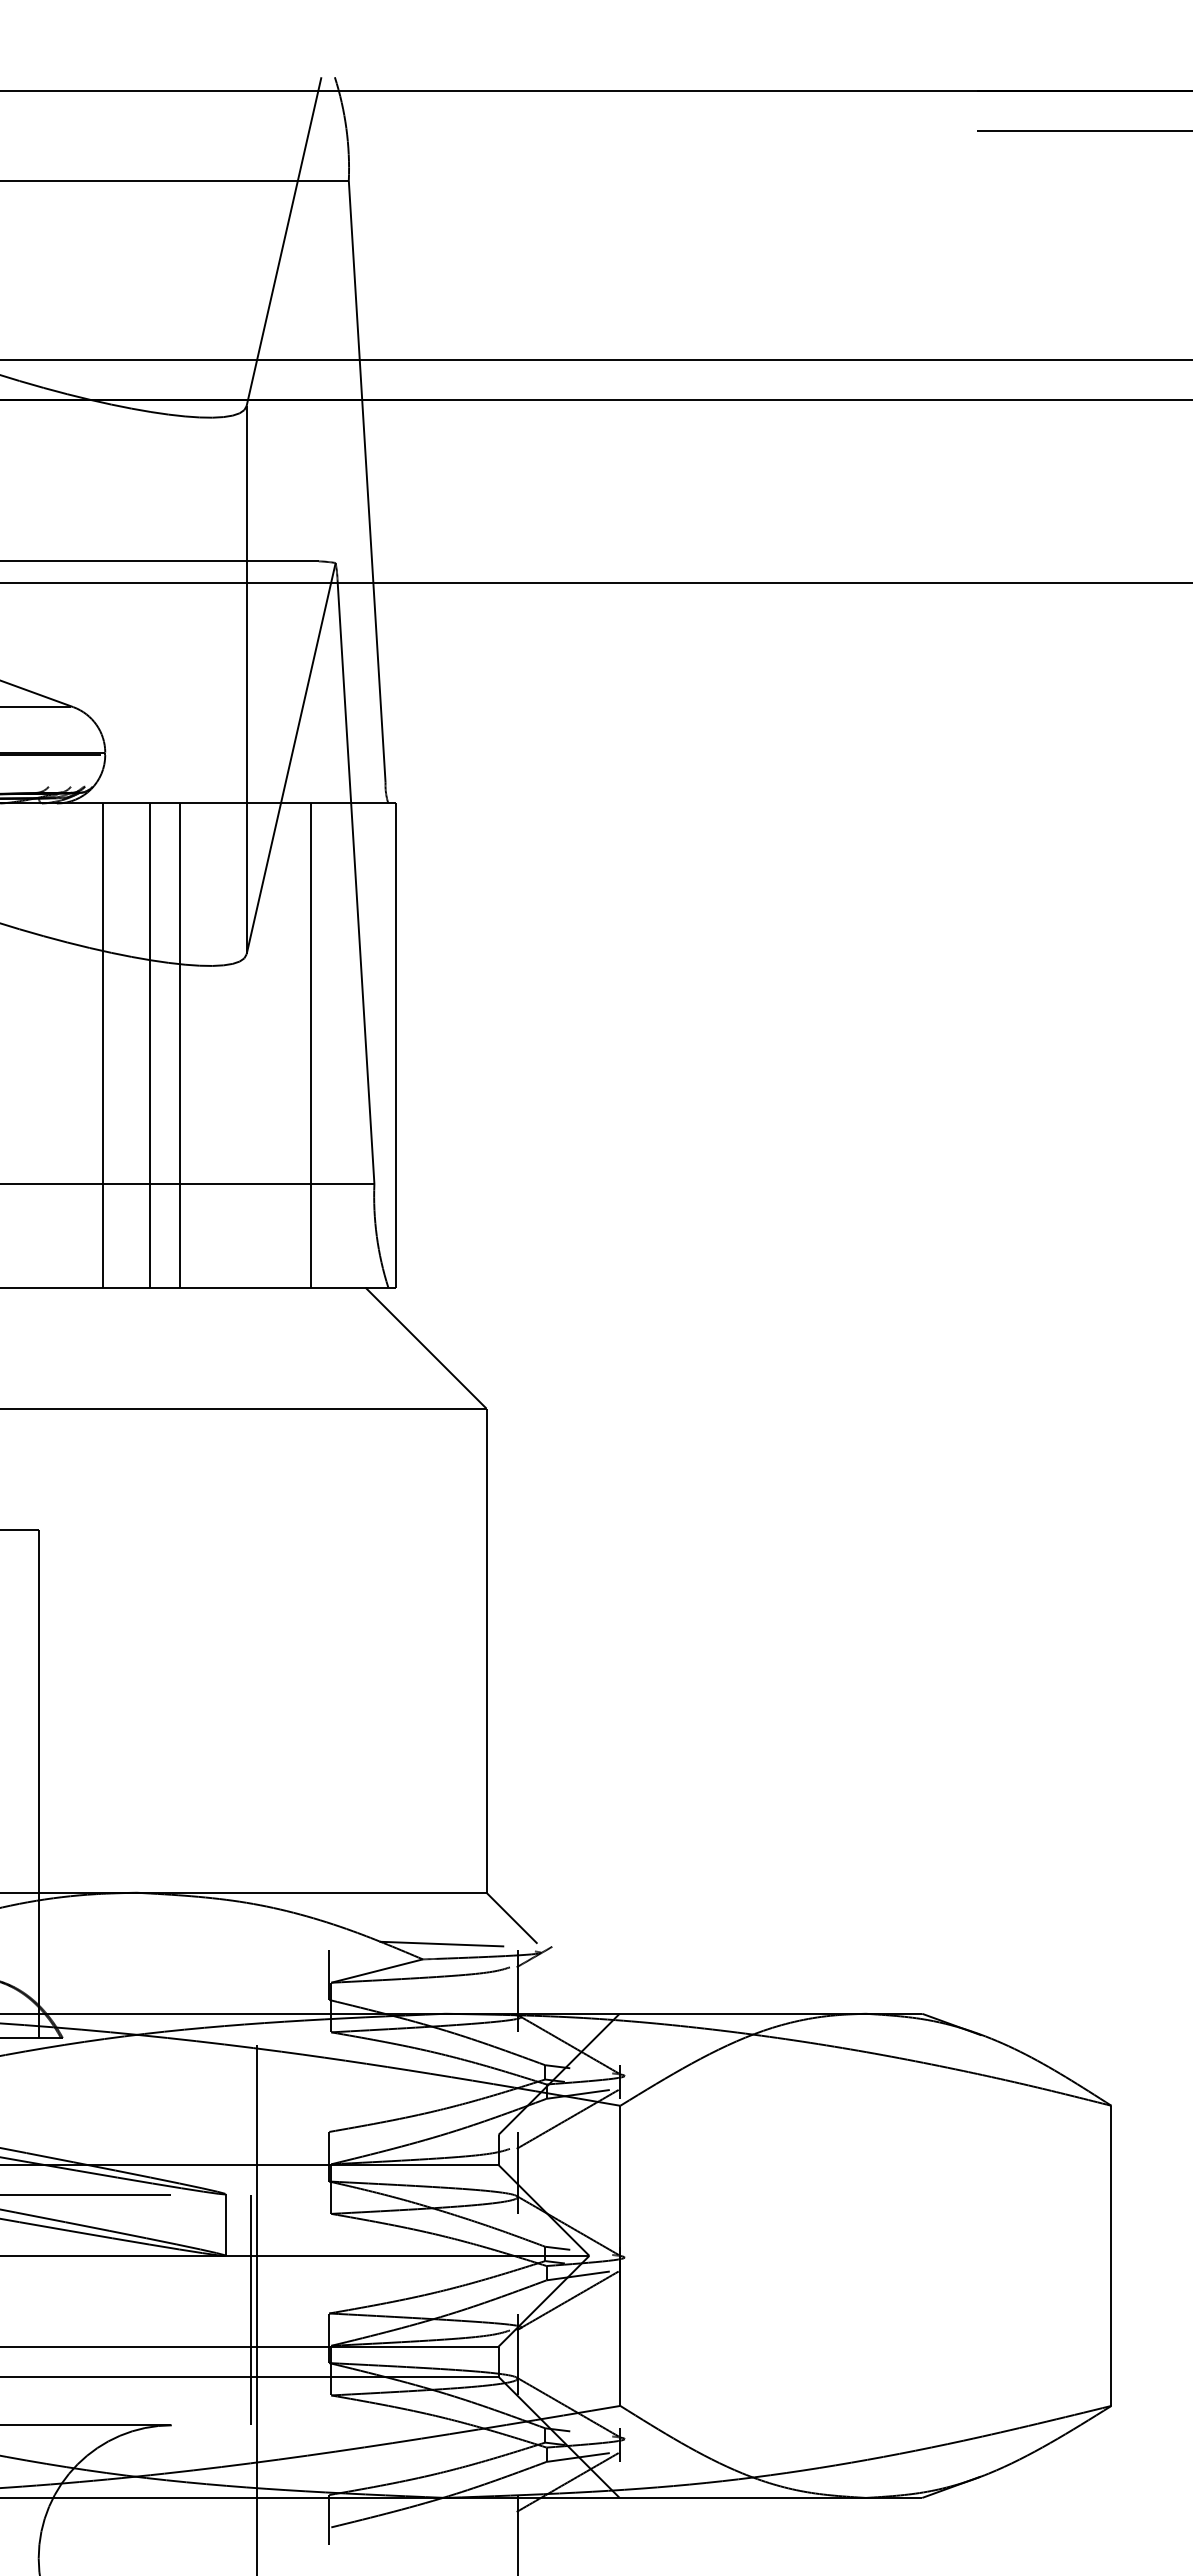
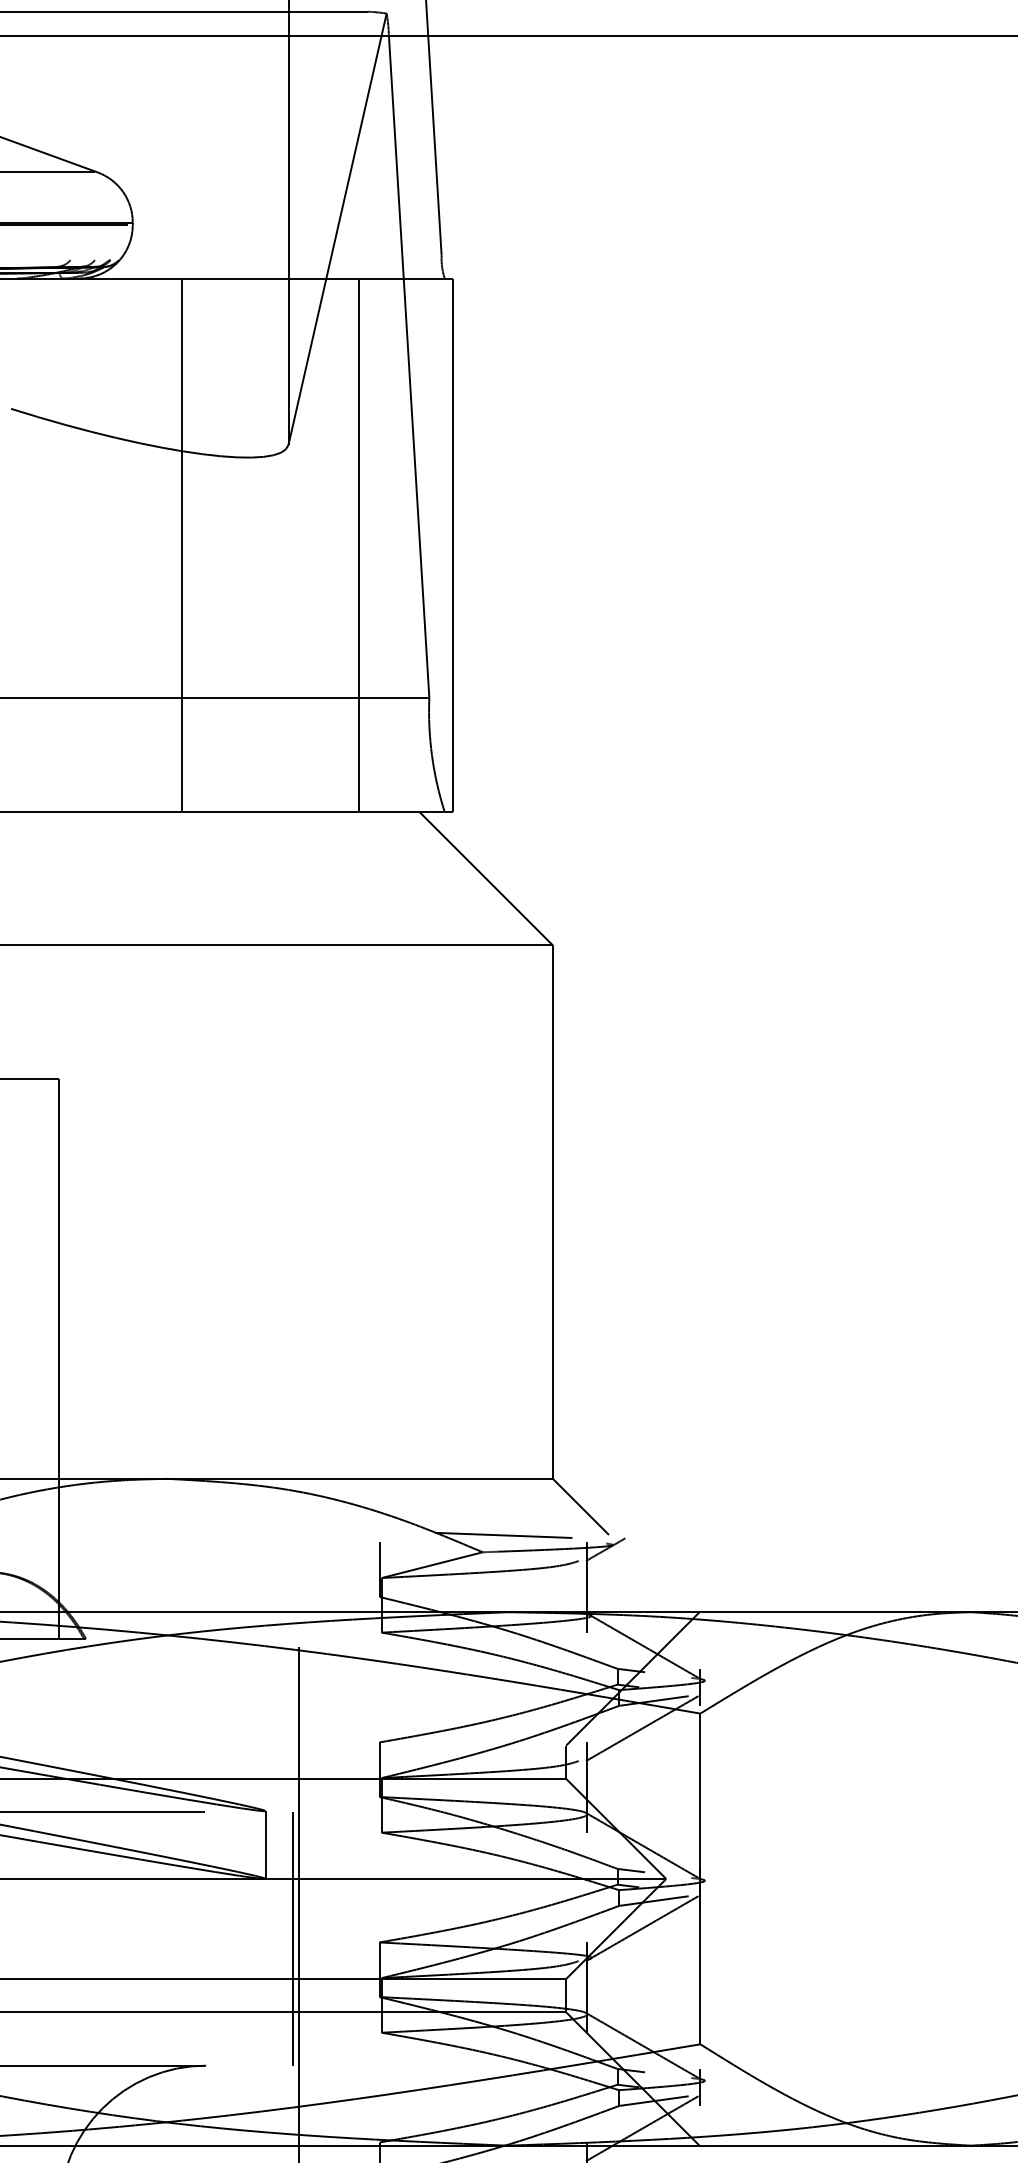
line: (103, 1045) -> (130, 545), removed
line: (180, 1045) -> (215, 545), removed

